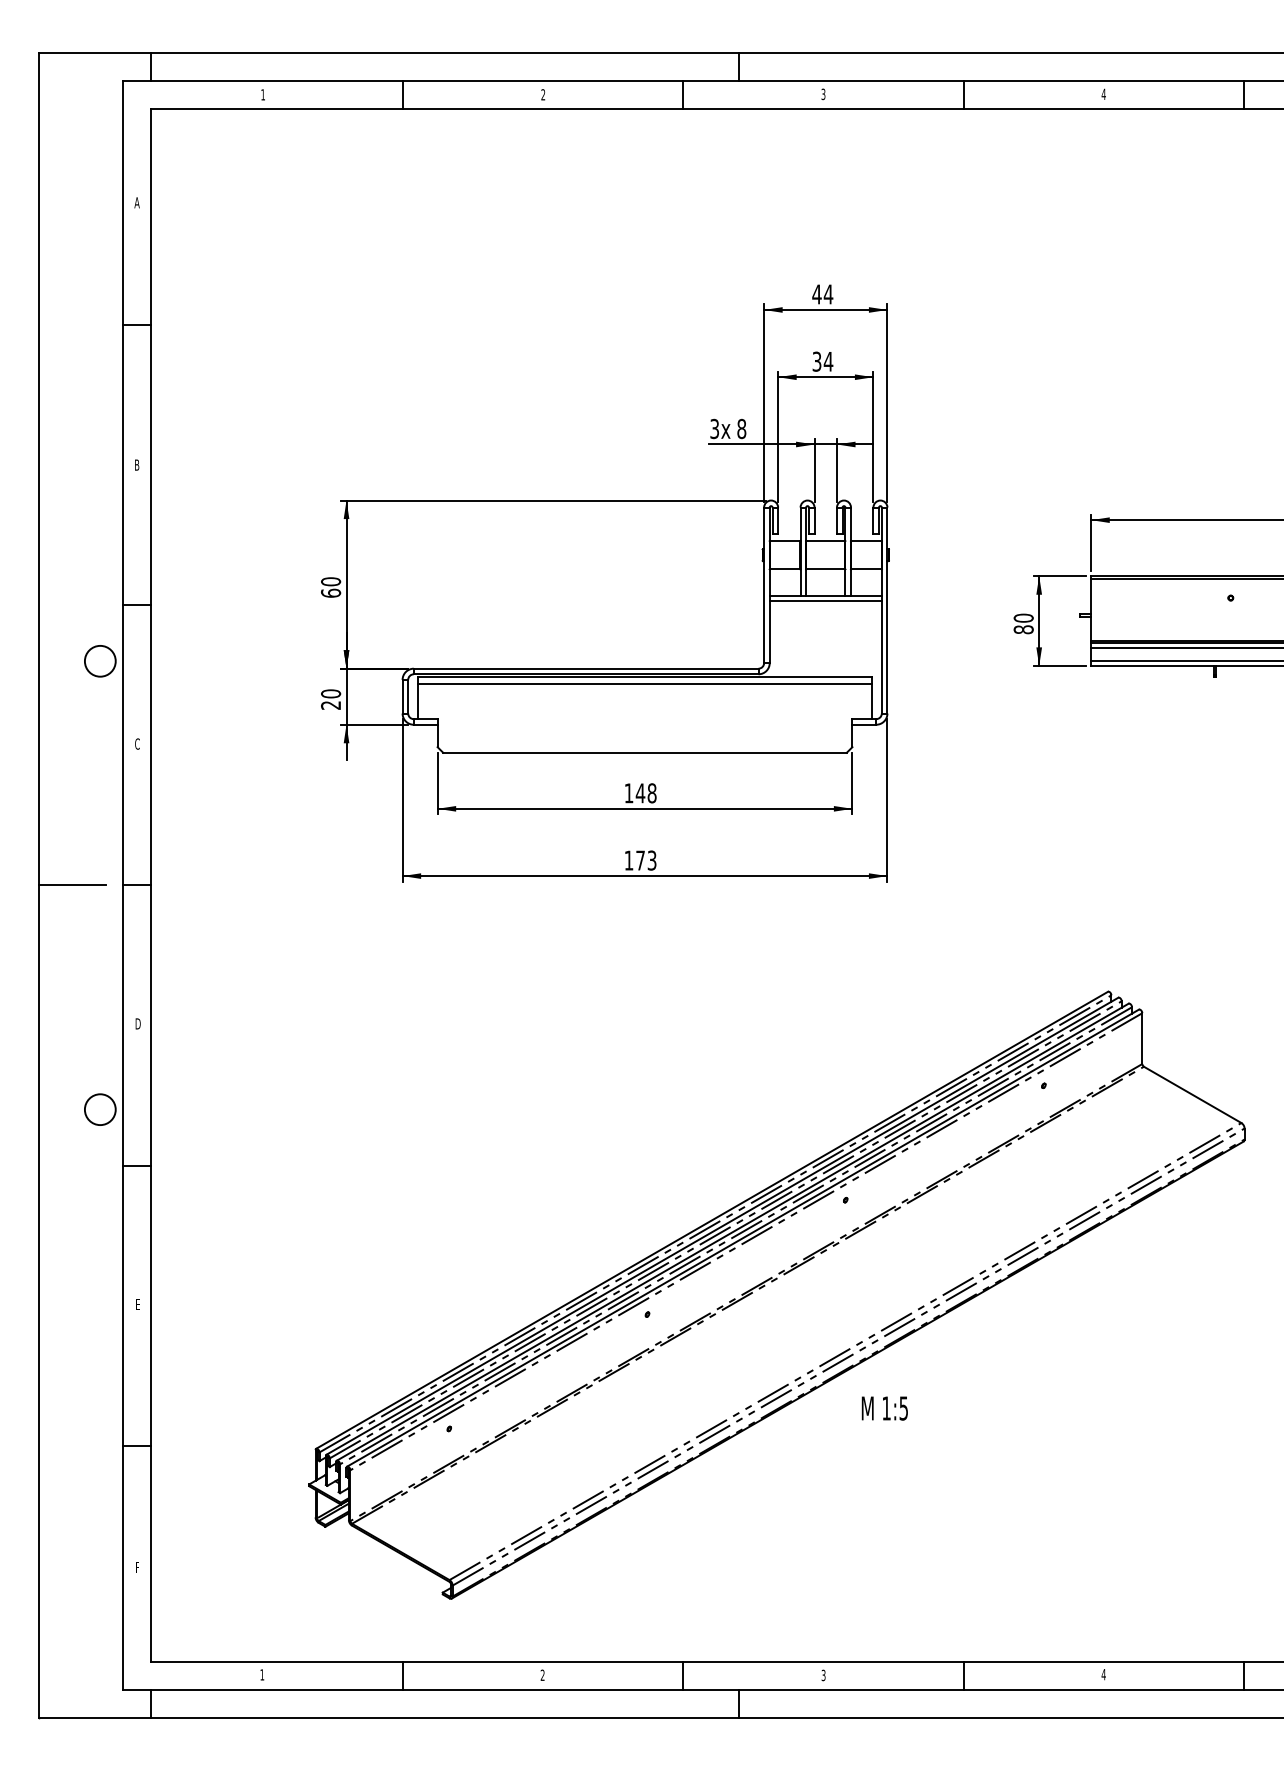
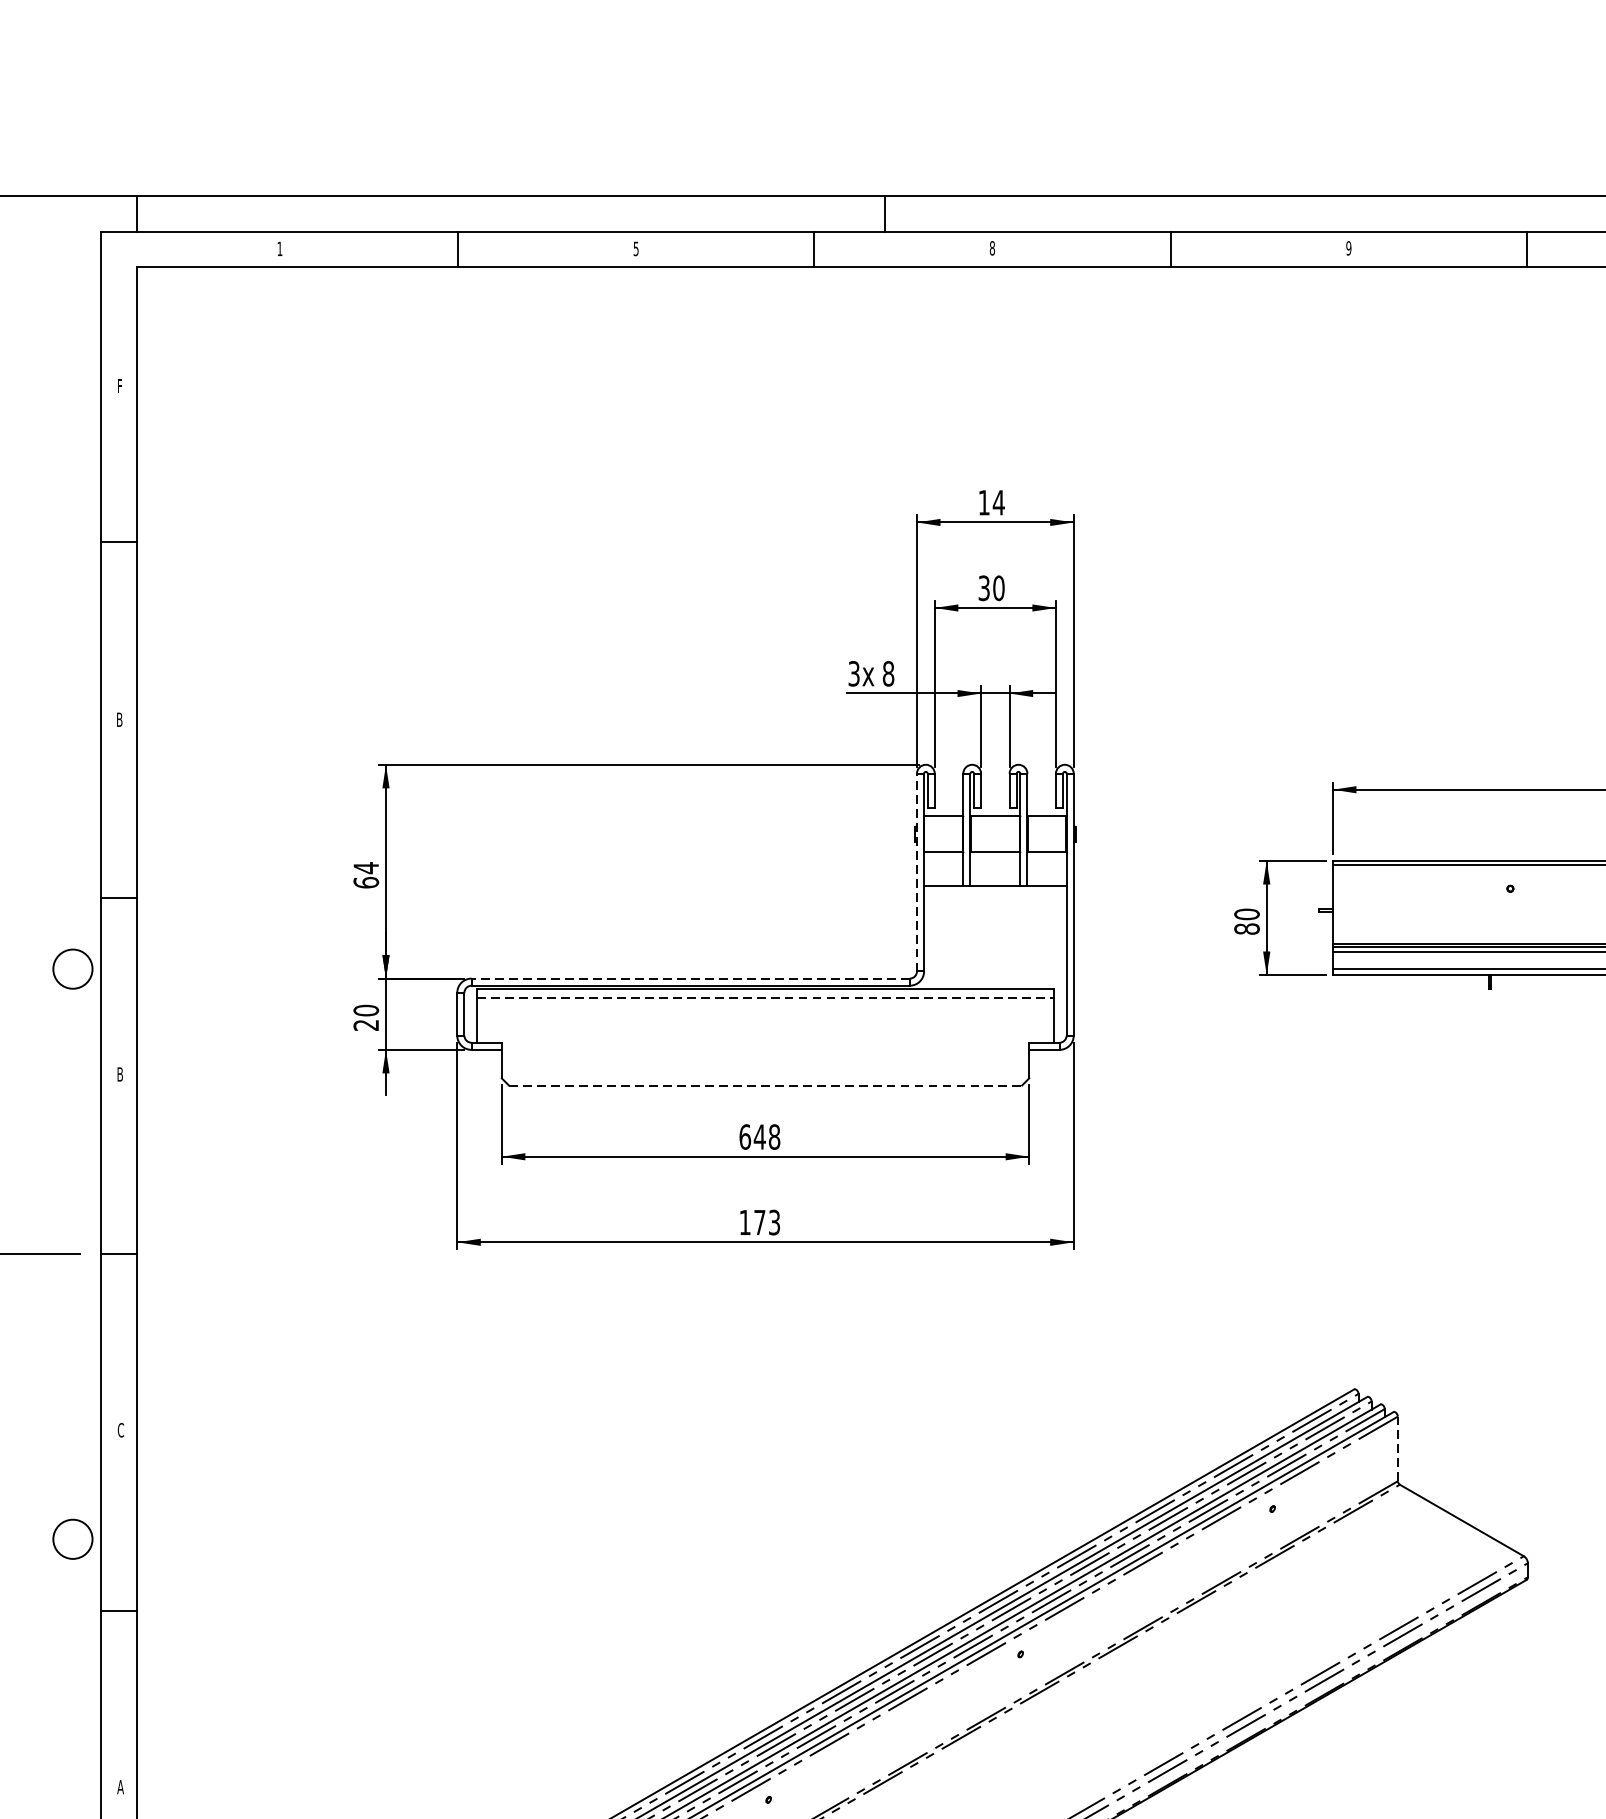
text: (543, 94) -> (636, 248), 2 -> 5
text: (823, 94) -> (992, 248), 3 -> 8
text: (1103, 94) -> (1348, 248), 4 -> 9
text: (136, 202) -> (118, 385), A -> F
text: (816, 294) -> (983, 502), 44 -> 14
text: (828, 361) -> (998, 587), 34 -> 30
text: (331, 581) -> (366, 867), 60 -> 64
line: (764, 585) -> (917, 872), solid -> dashed
line: (825, 601) -> (994, 893), removed
line: (585, 668) -> (689, 978), solid -> dashed
line: (645, 684) -> (766, 998), solid -> dashed
text: (137, 743) -> (120, 1073), C -> B
line: (645, 752) -> (766, 1085), solid -> dashed
text: (628, 793) -> (744, 1137), 148 -> 648
text: (137, 1023) -> (120, 1429), D -> C
line: (1142, 1038) -> (1398, 1448), solid -> dashed
text: (137, 1304) -> (120, 1787), E -> A

